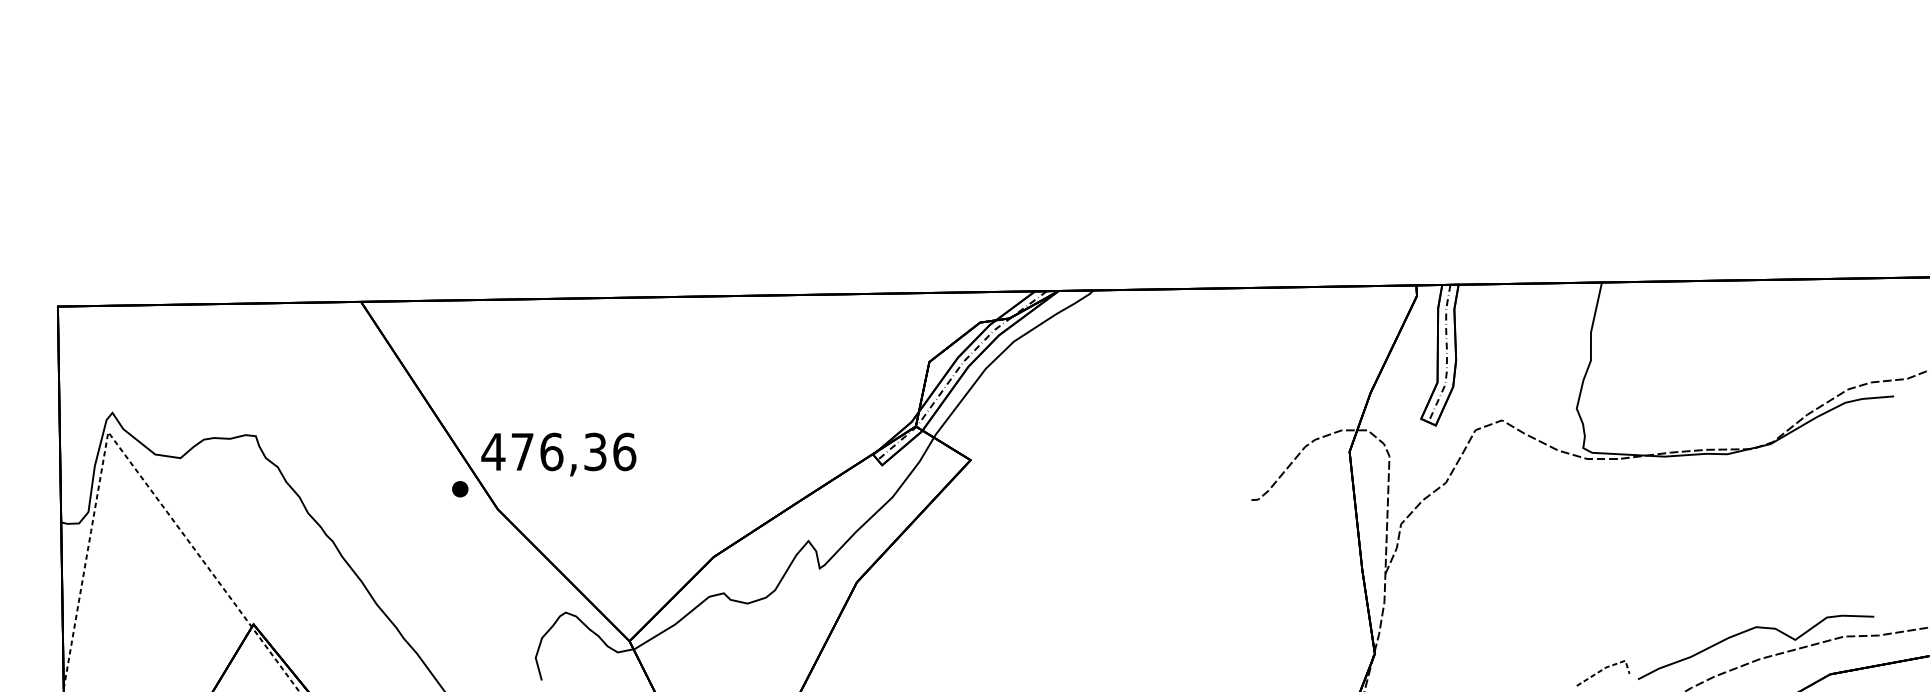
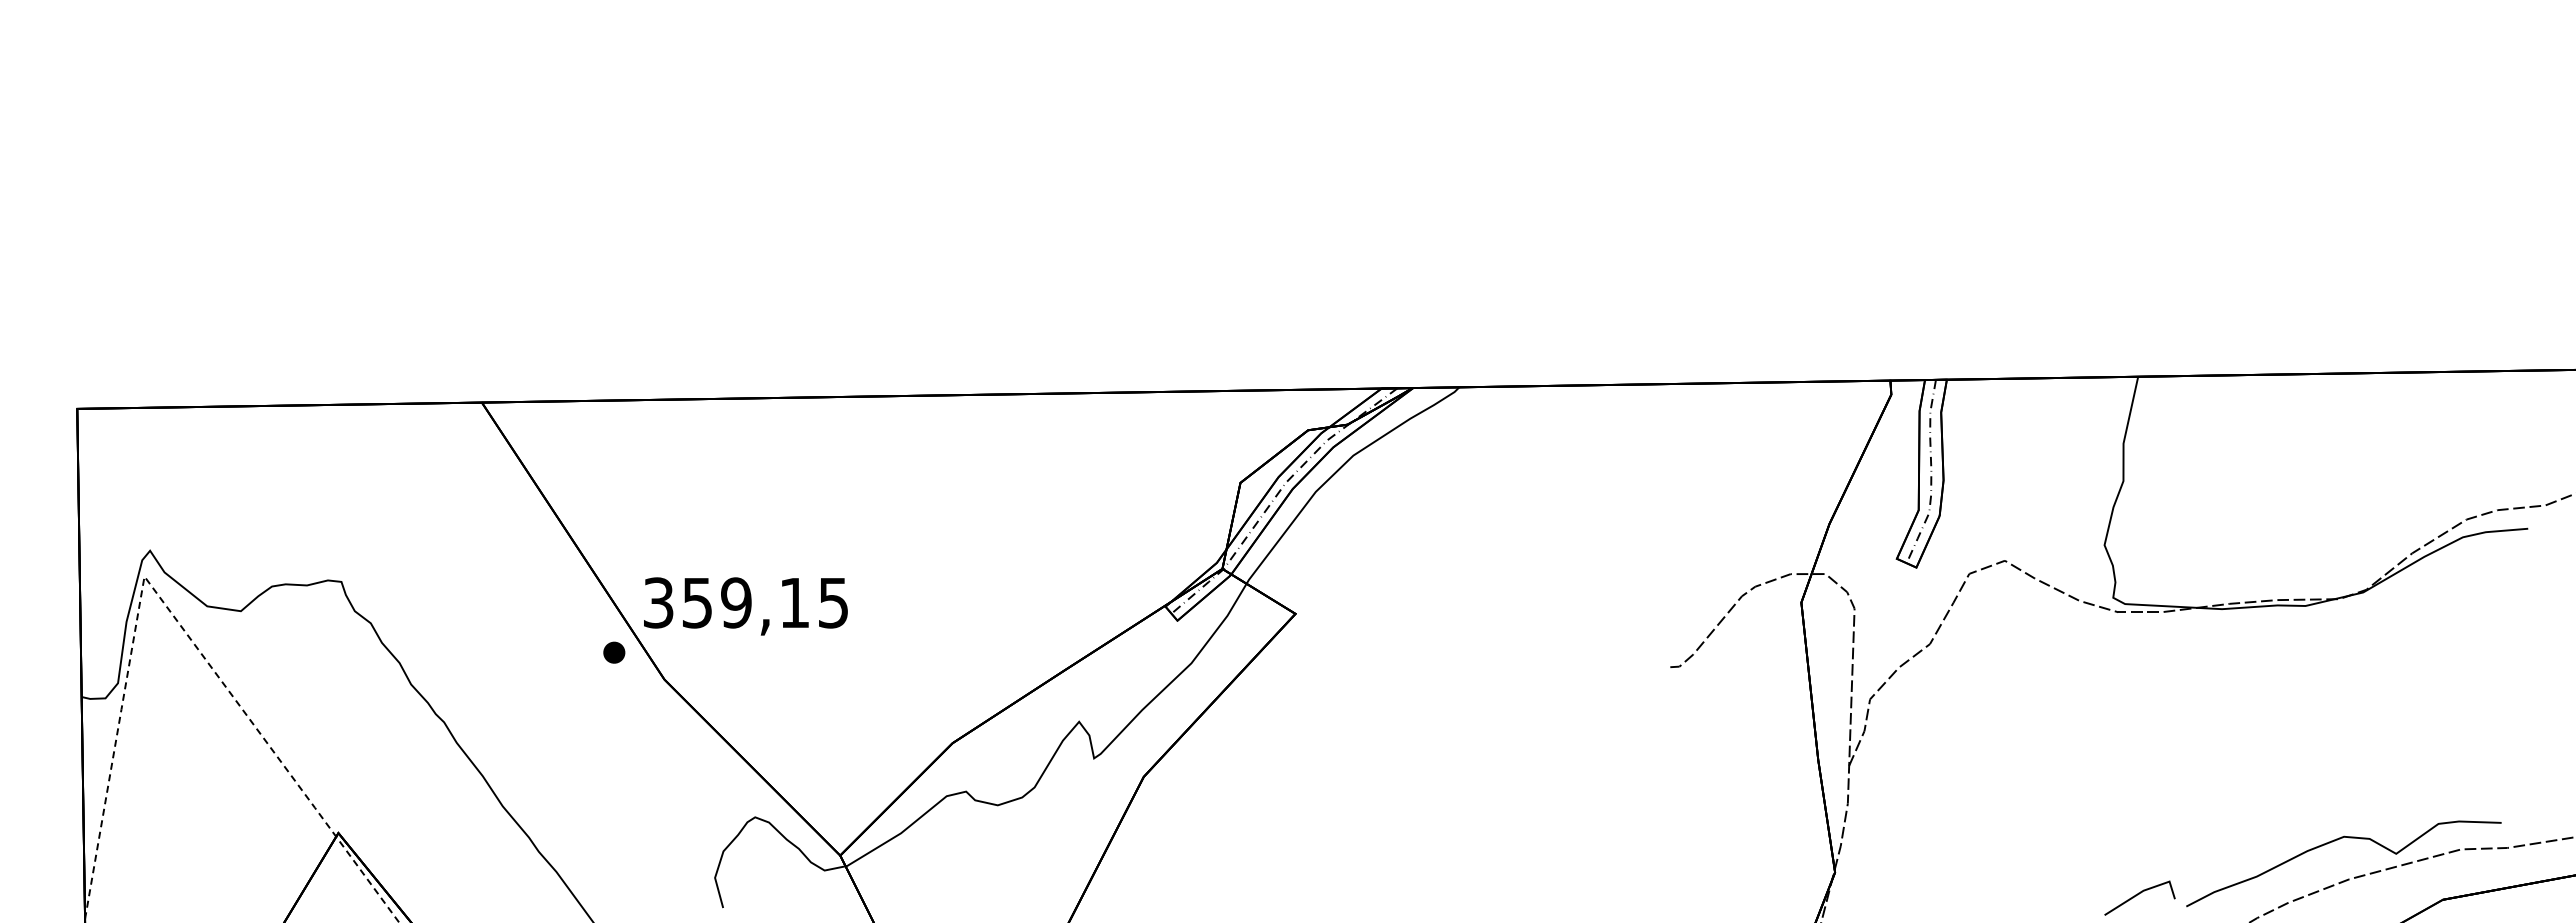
text: (558, 451) -> (745, 602), 476,36 -> 359,15
line: (1605, 667) -> (2143, 890), dashed -> solid

